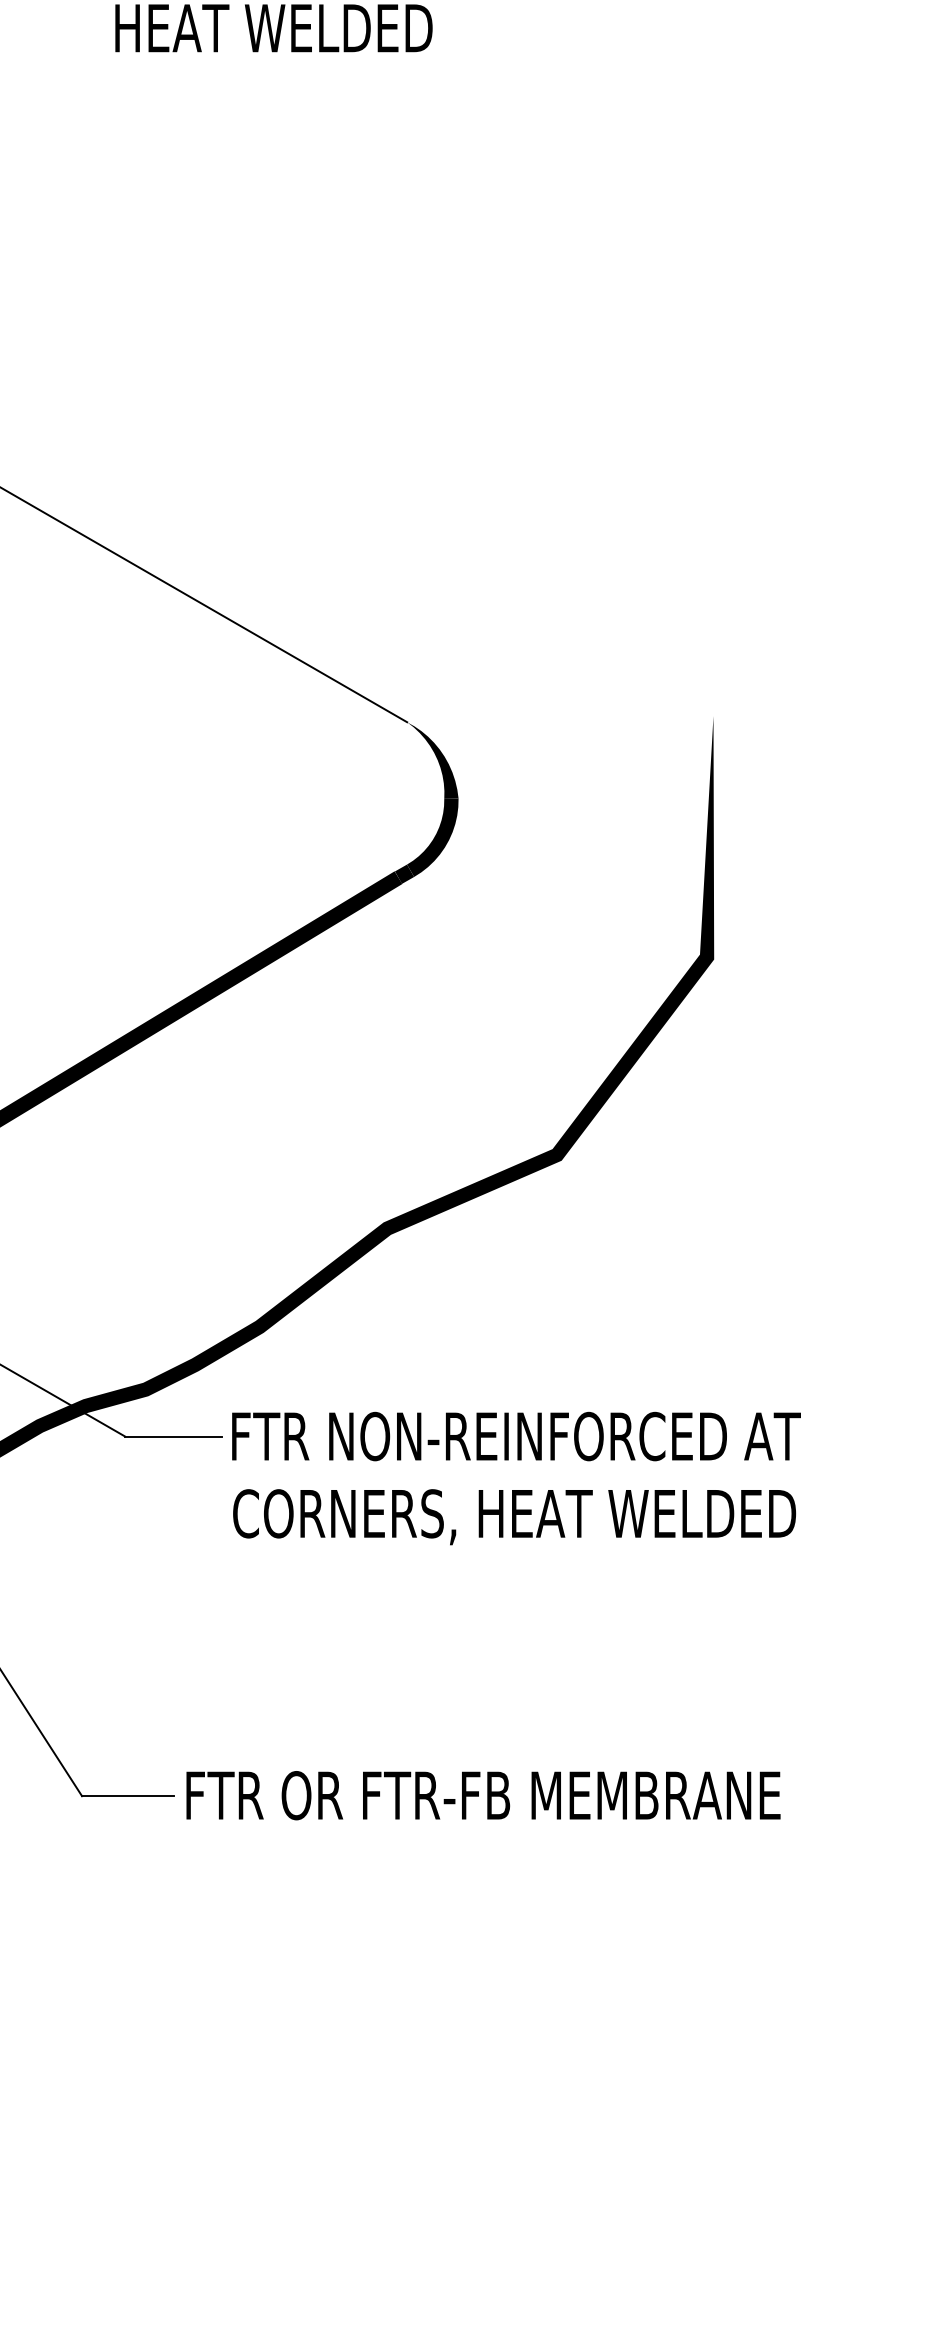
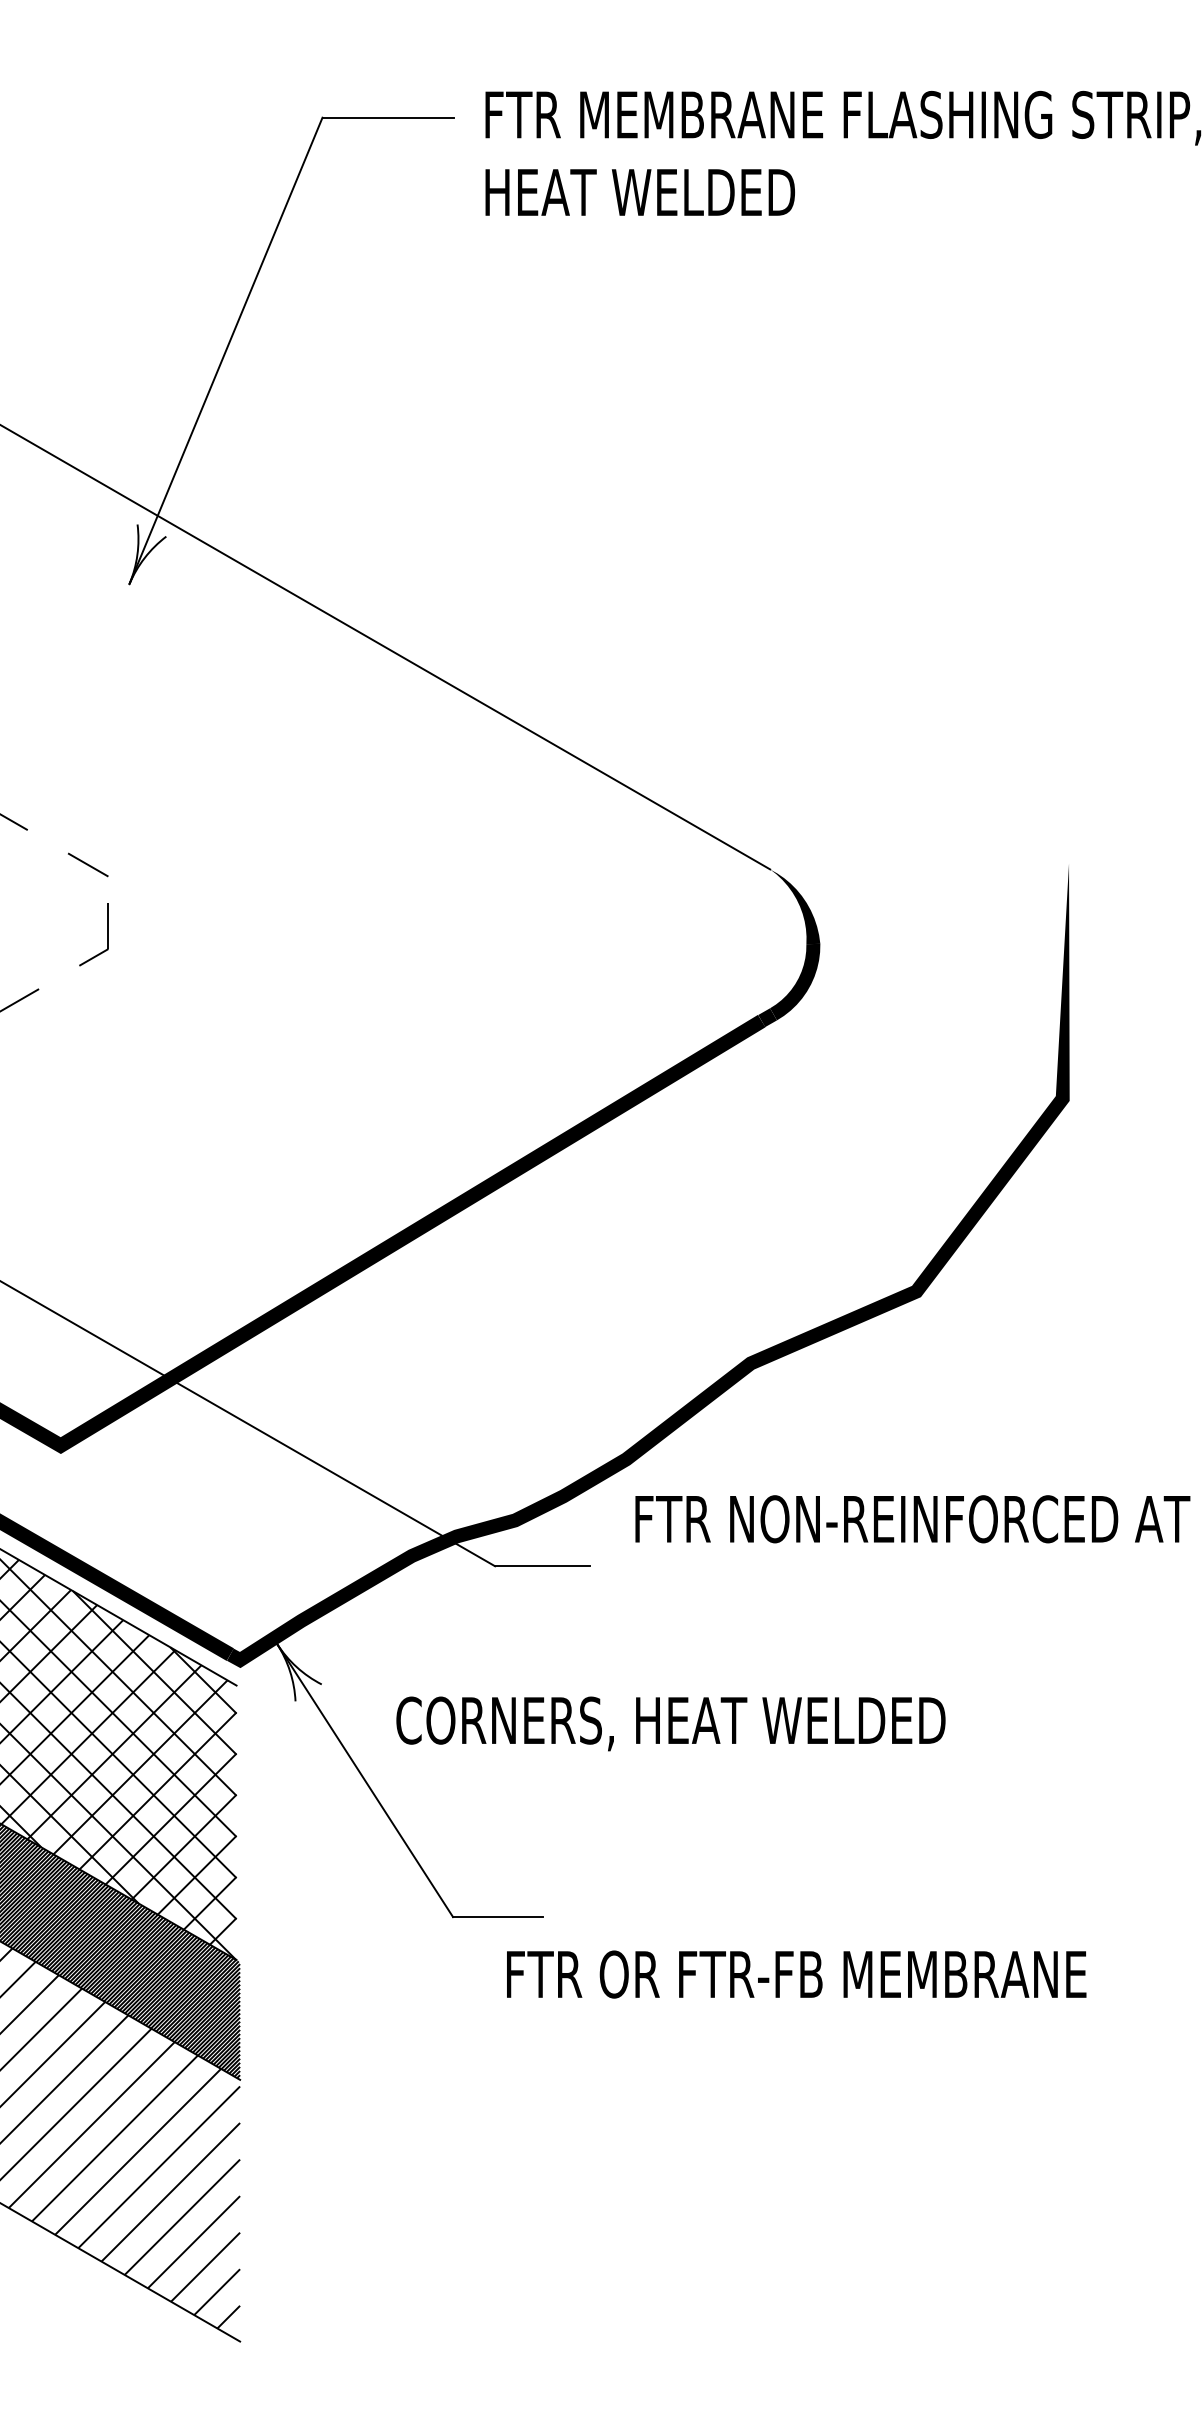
text: (516, 1436) -> (912, 1519), moved
text: (514, 1516) -> (670, 1723), moved
text: (483, 1795) -> (796, 1974), moved

